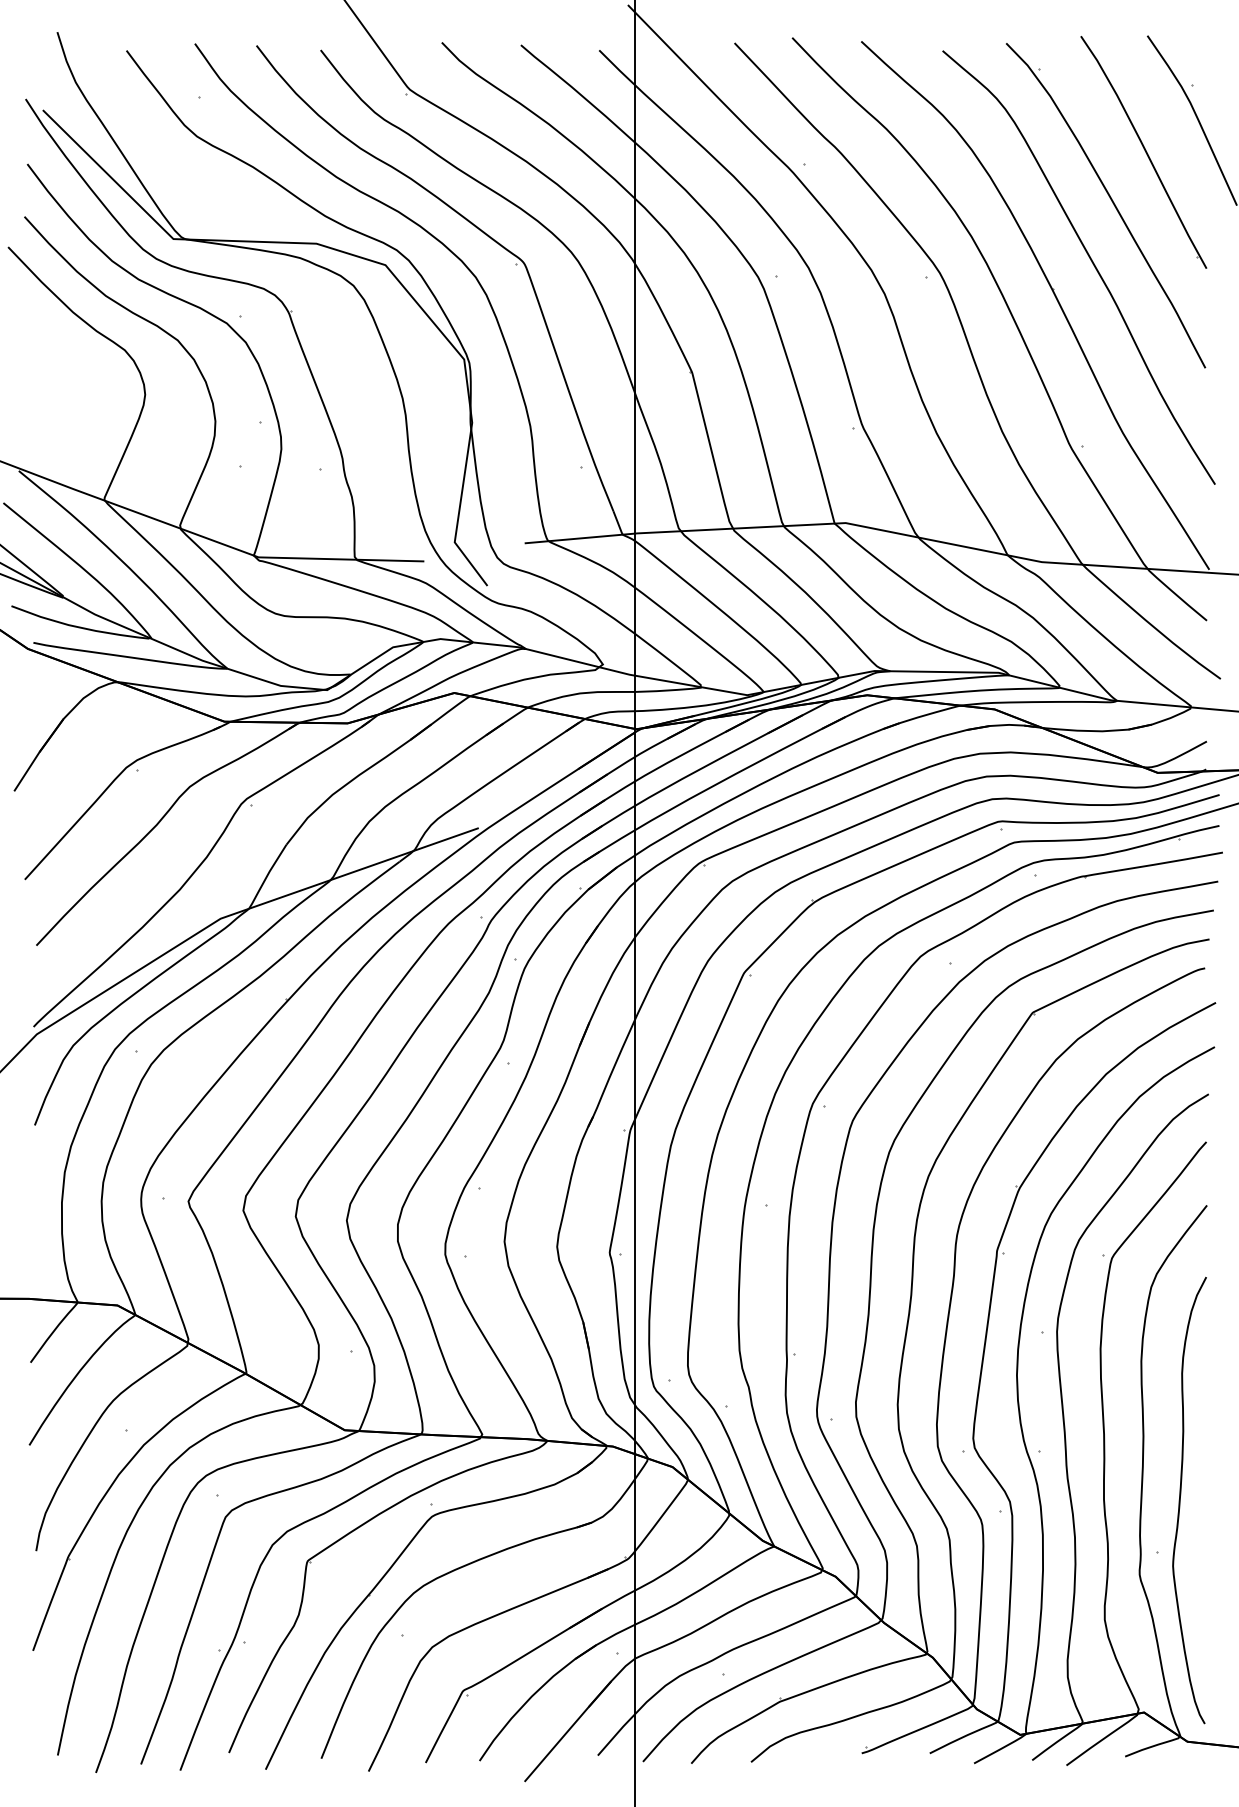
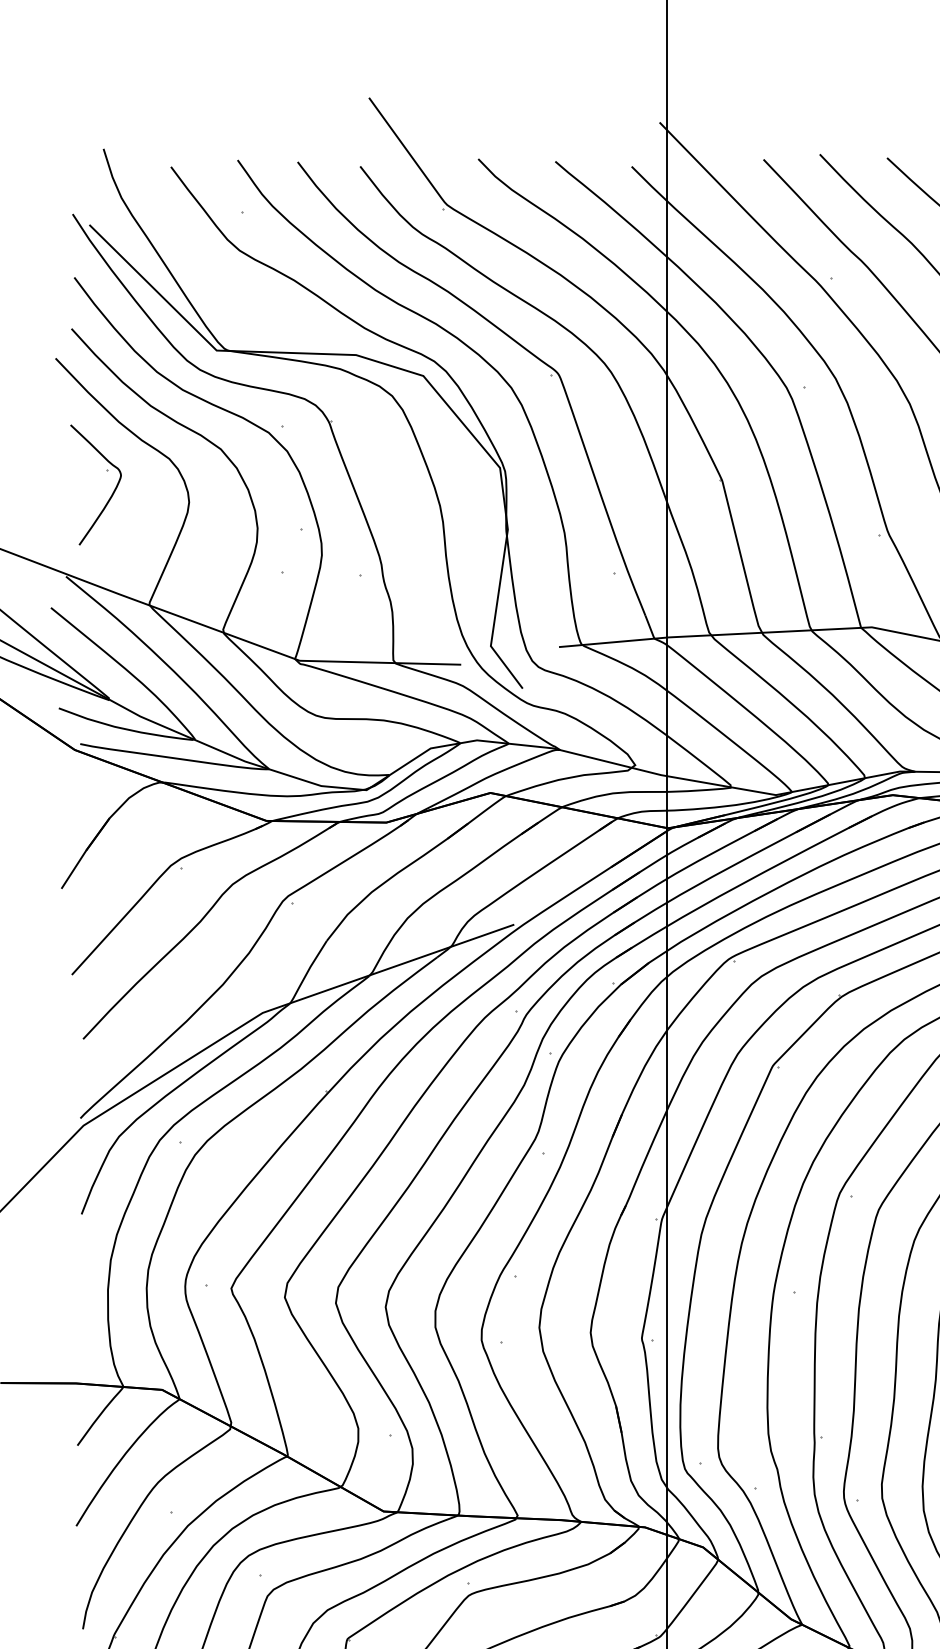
part: (61, 363) -> (107, 471), added

